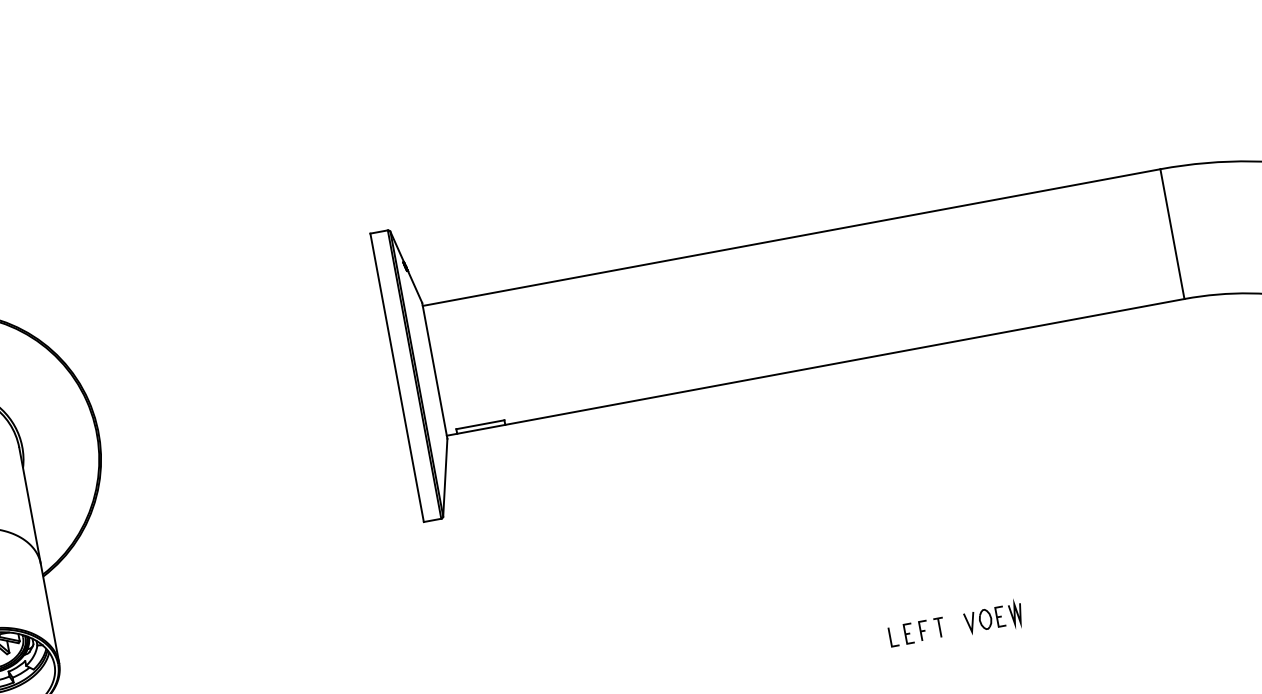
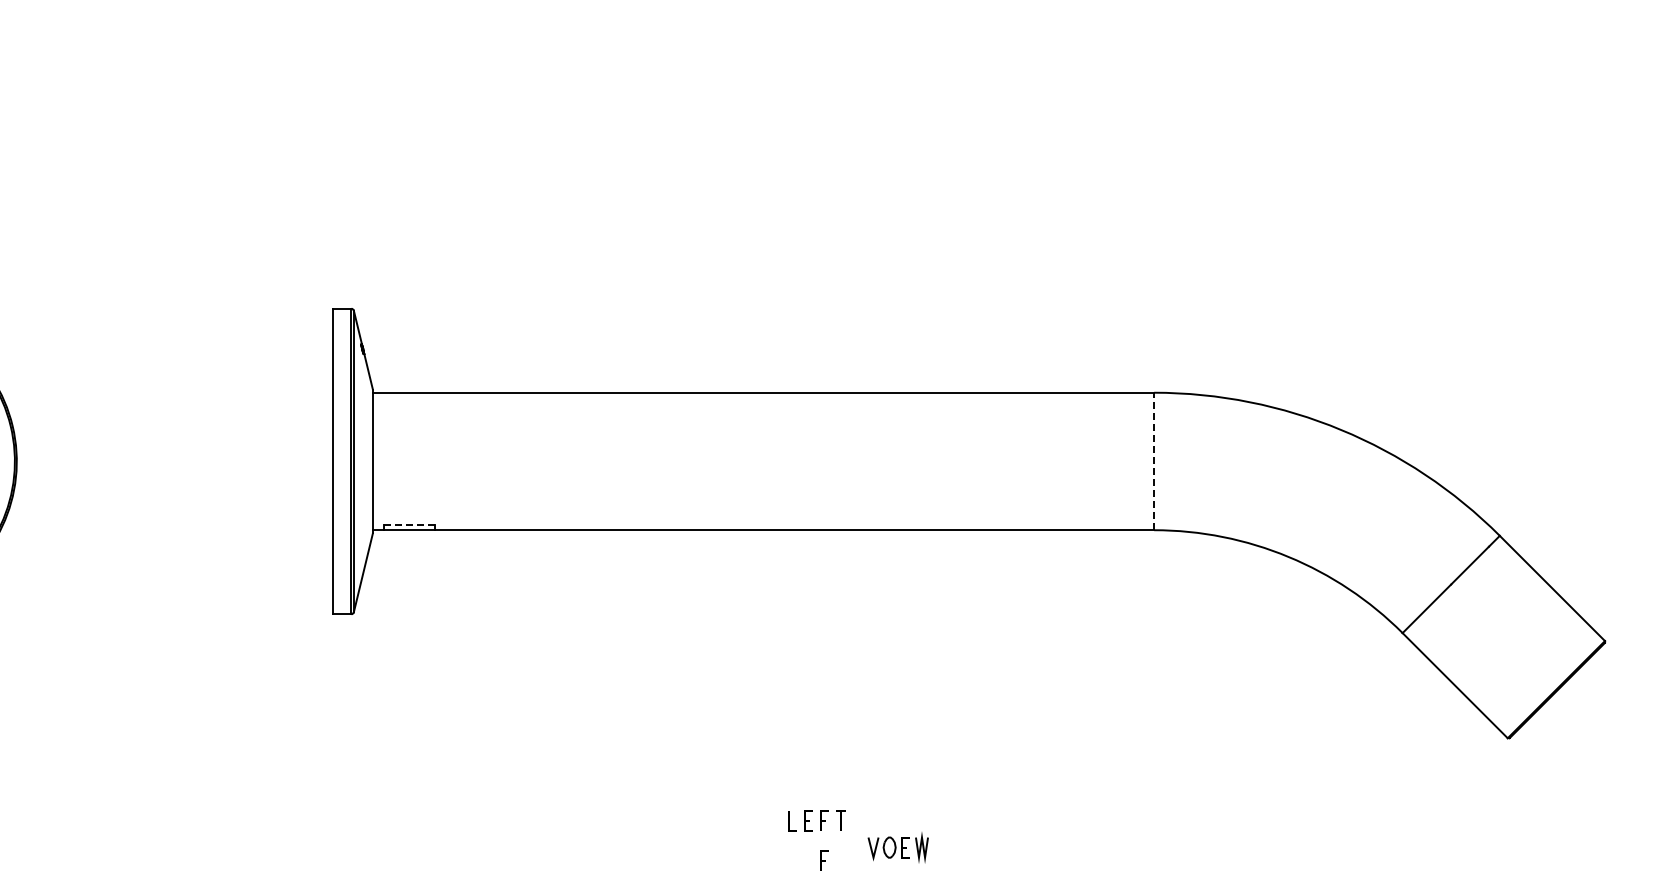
line: (1172, 234) -> (1154, 461), solid -> dashed
line: (480, 424) -> (409, 525), solid -> dashed
part: (992, 617) -> (897, 847), moved
part: (931, 668) -> (824, 860), added

